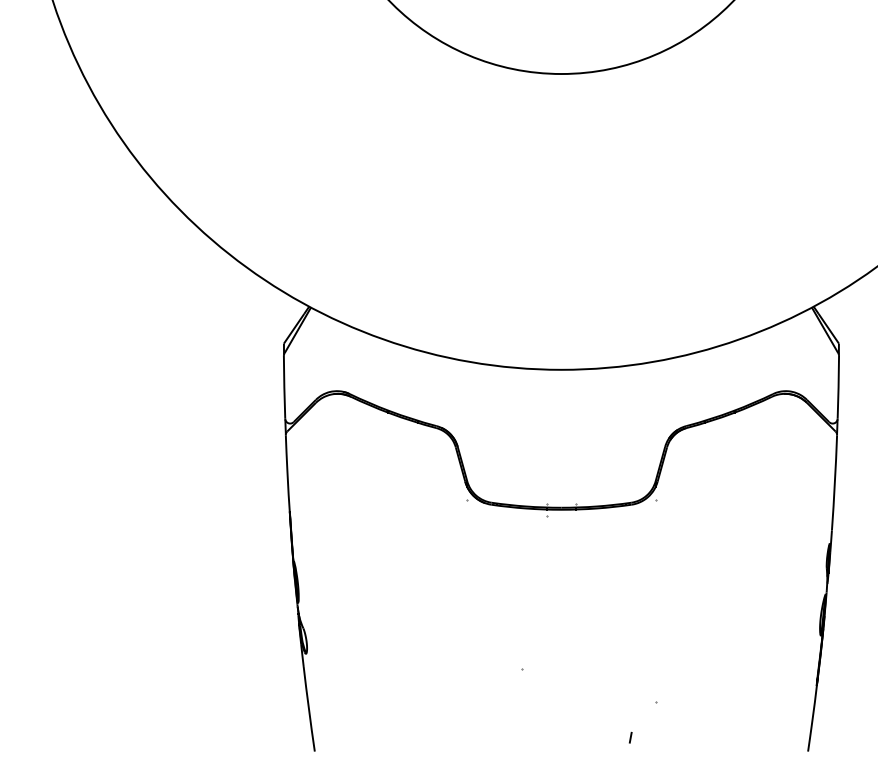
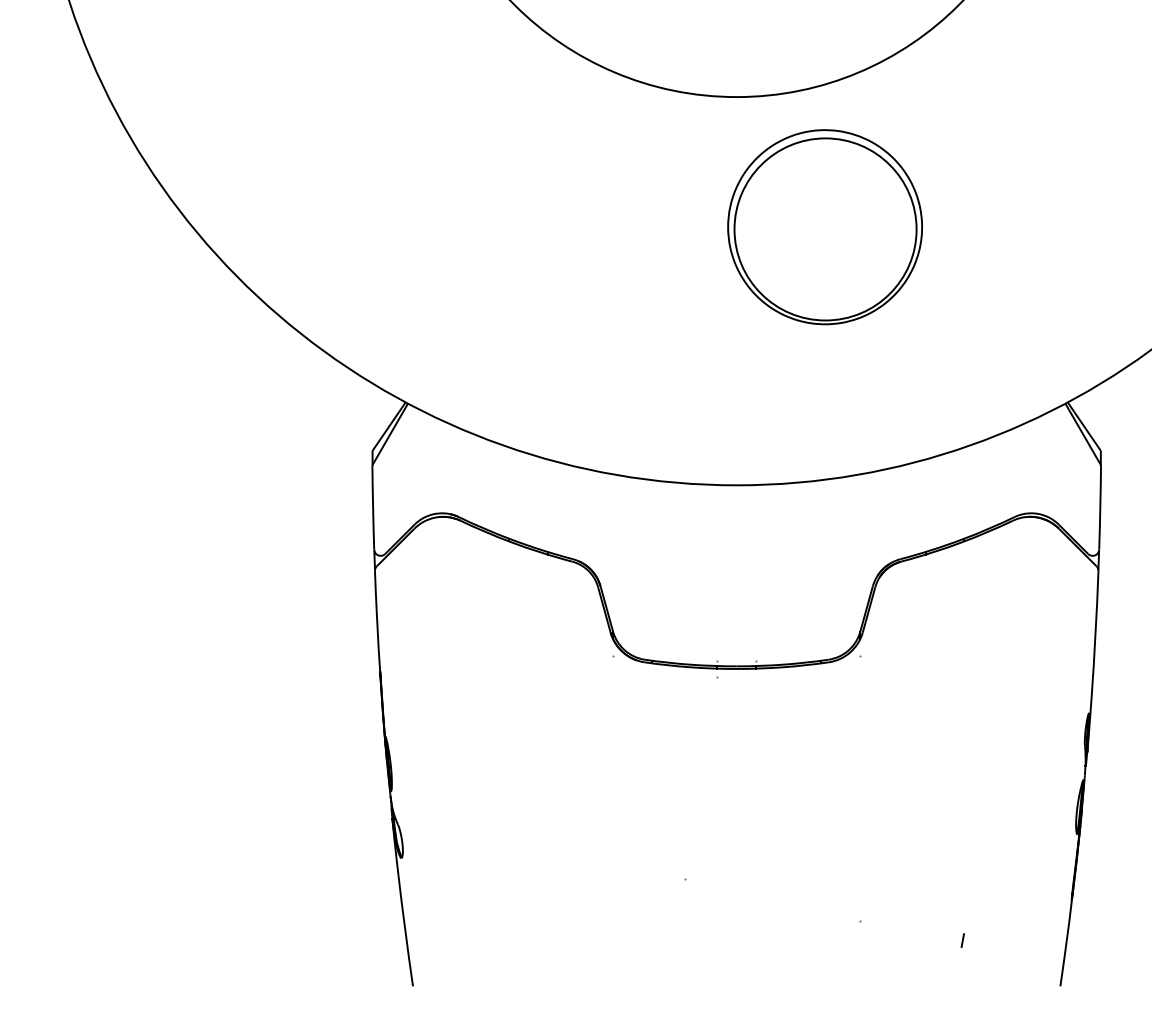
part: (628, 172) -> (824, 226), added
line: (630, 737) -> (962, 940), moved

